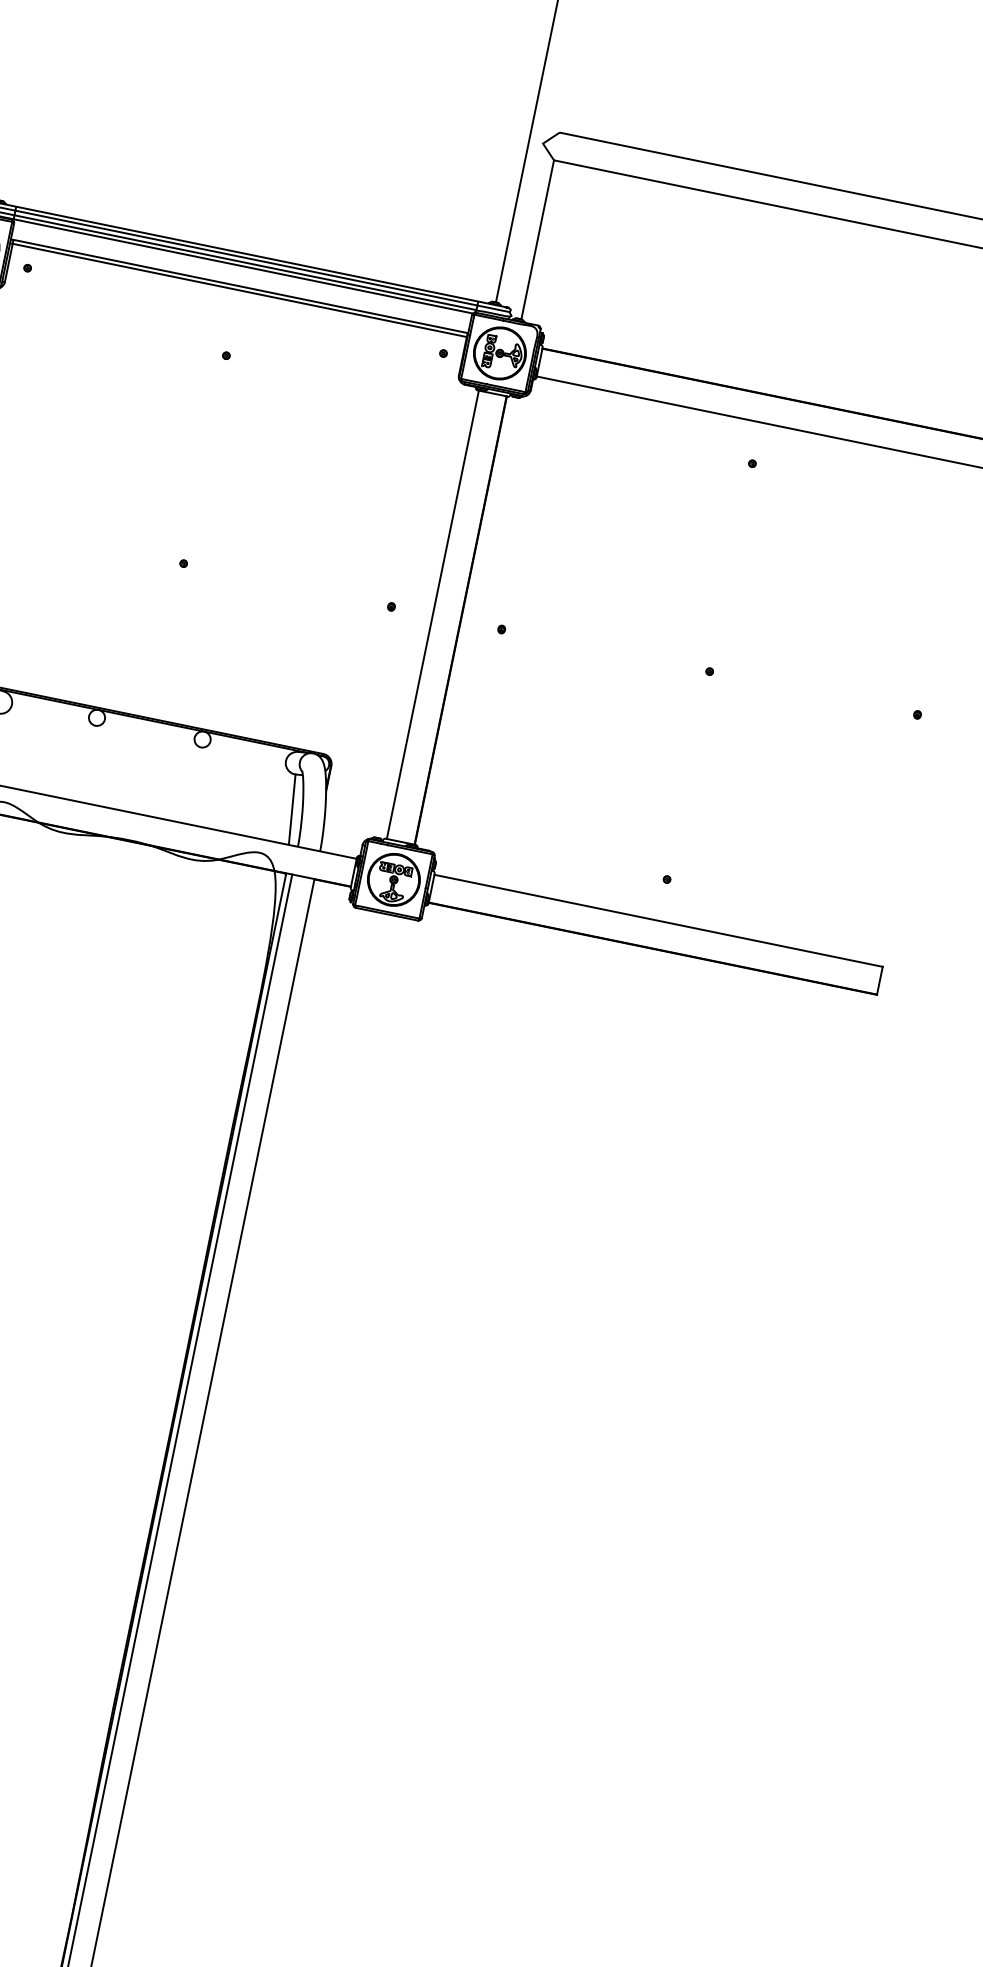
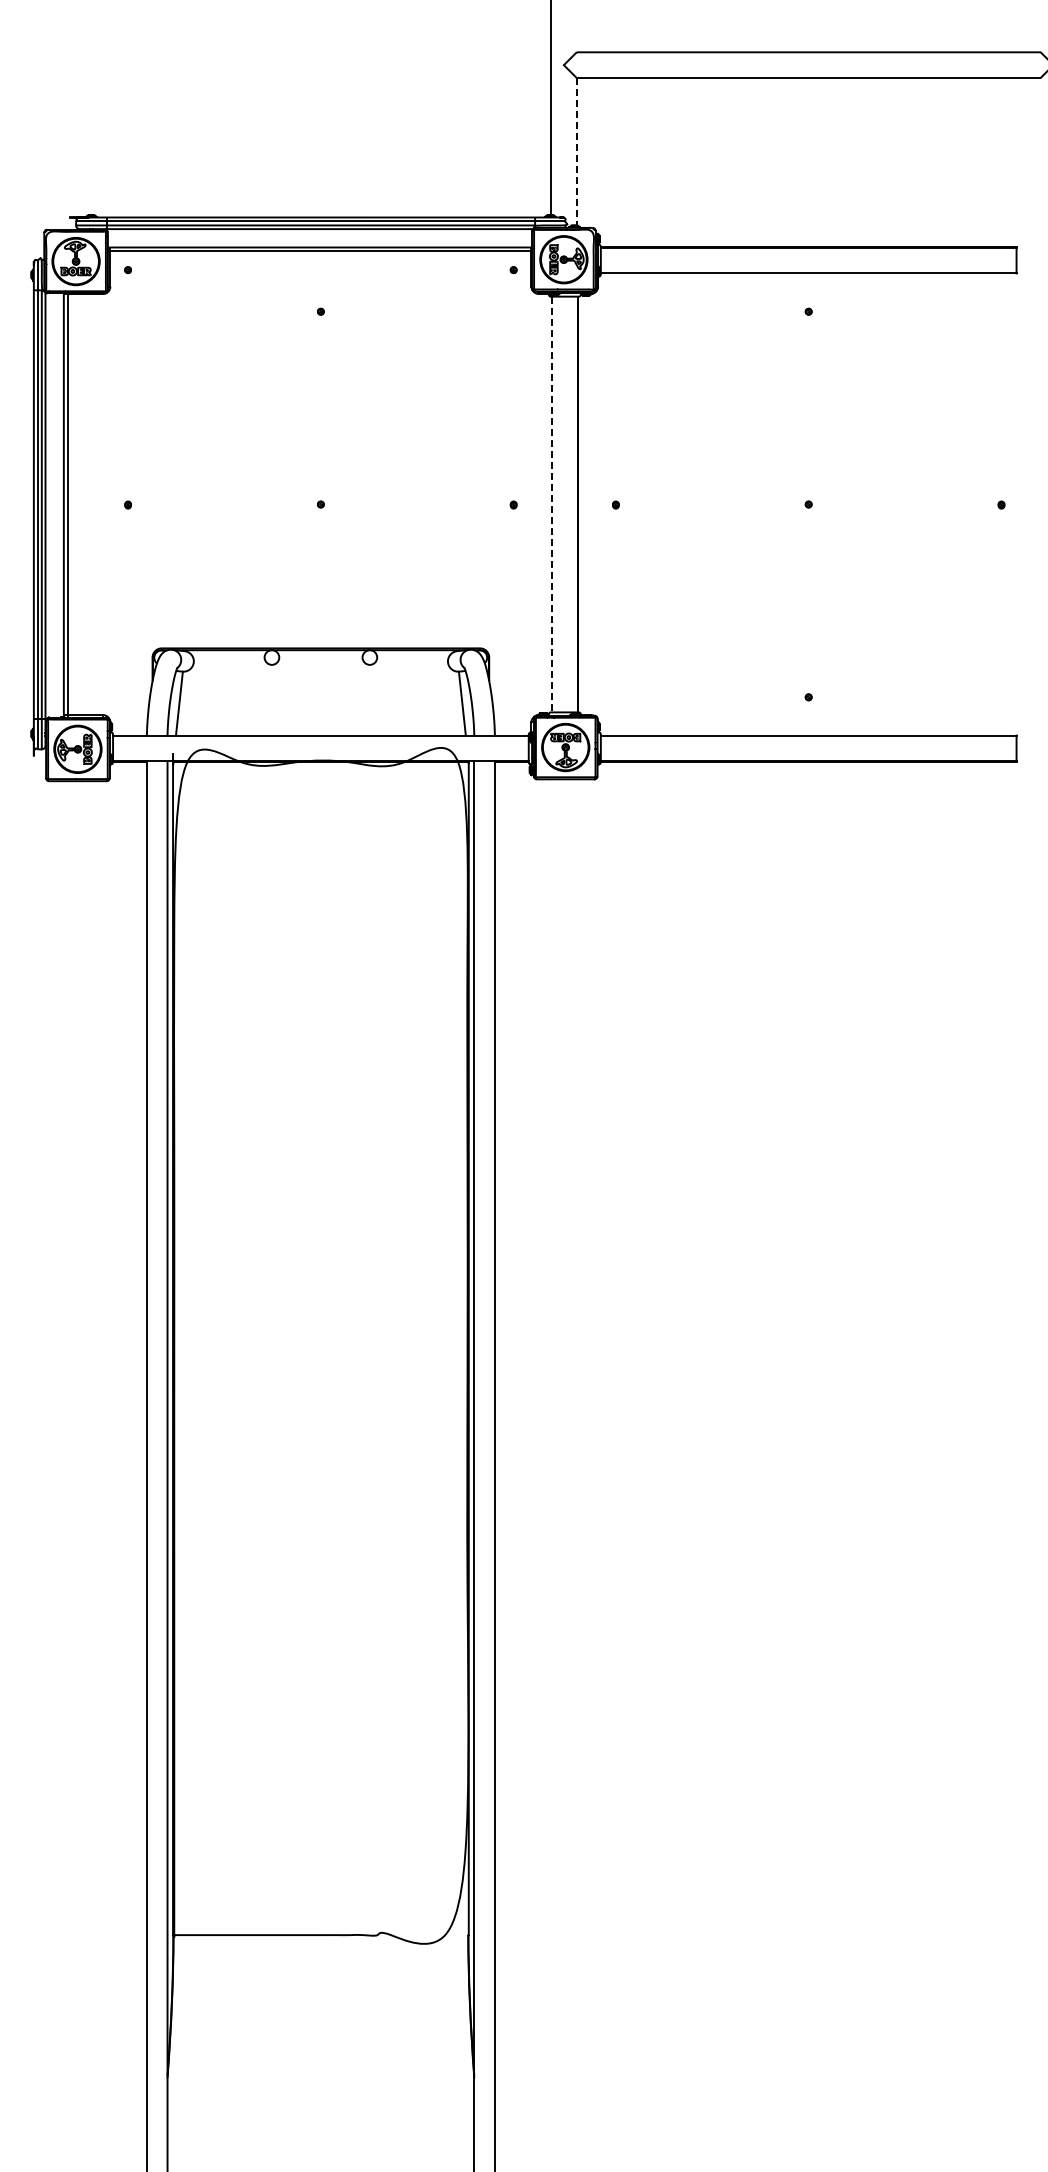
line: (537, 239) -> (576, 151), solid -> dashed
line: (432, 614) -> (551, 504), solid -> dashed

